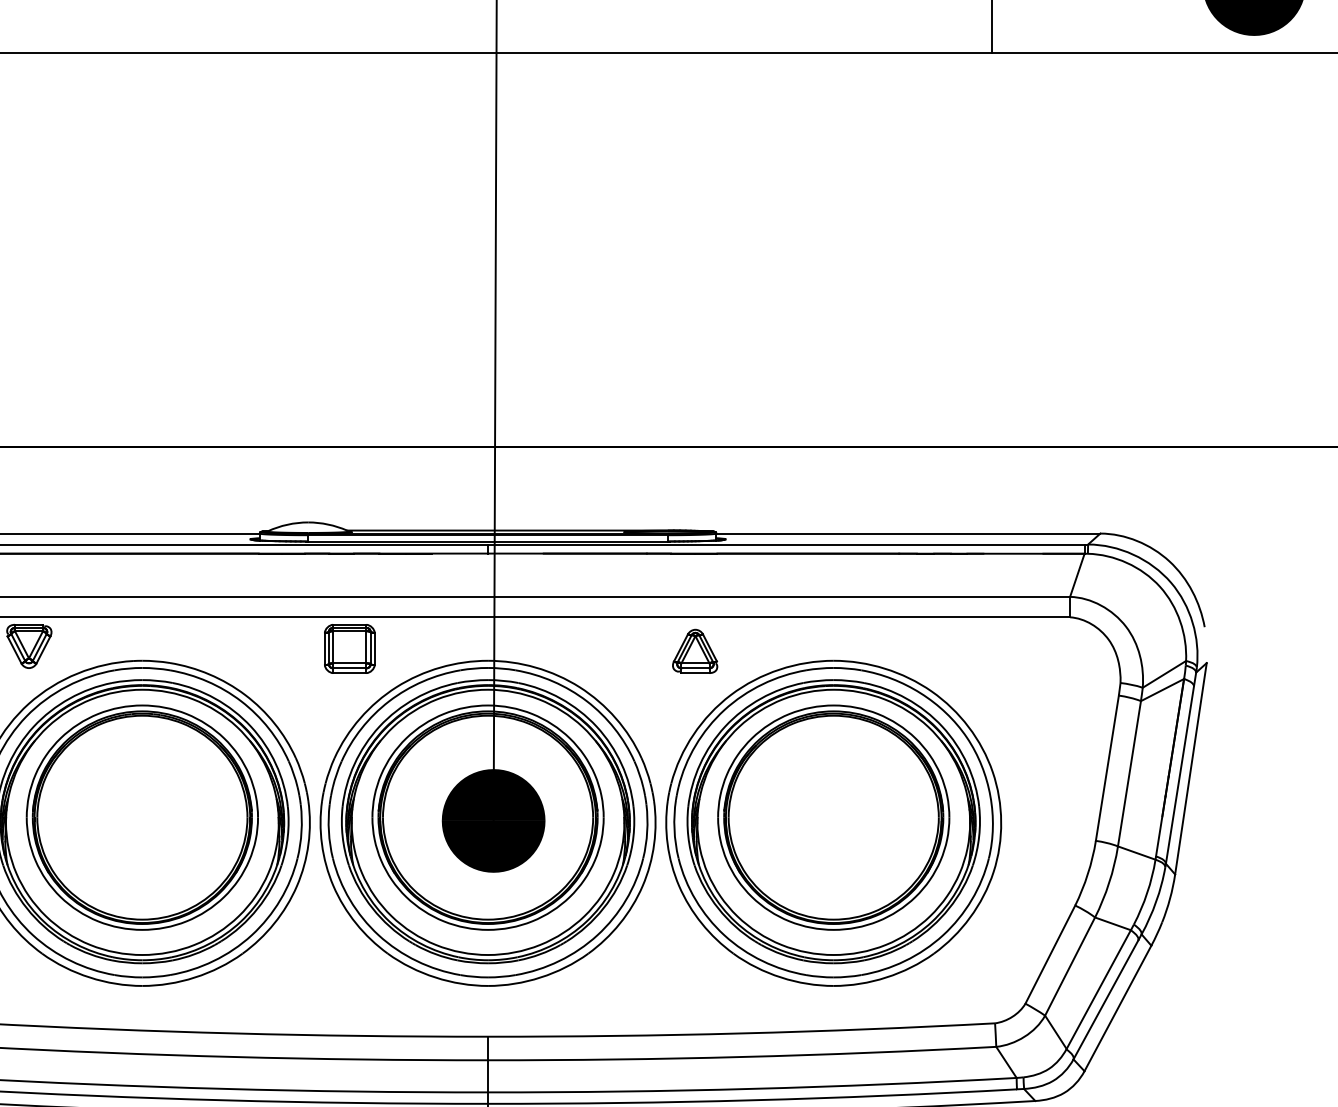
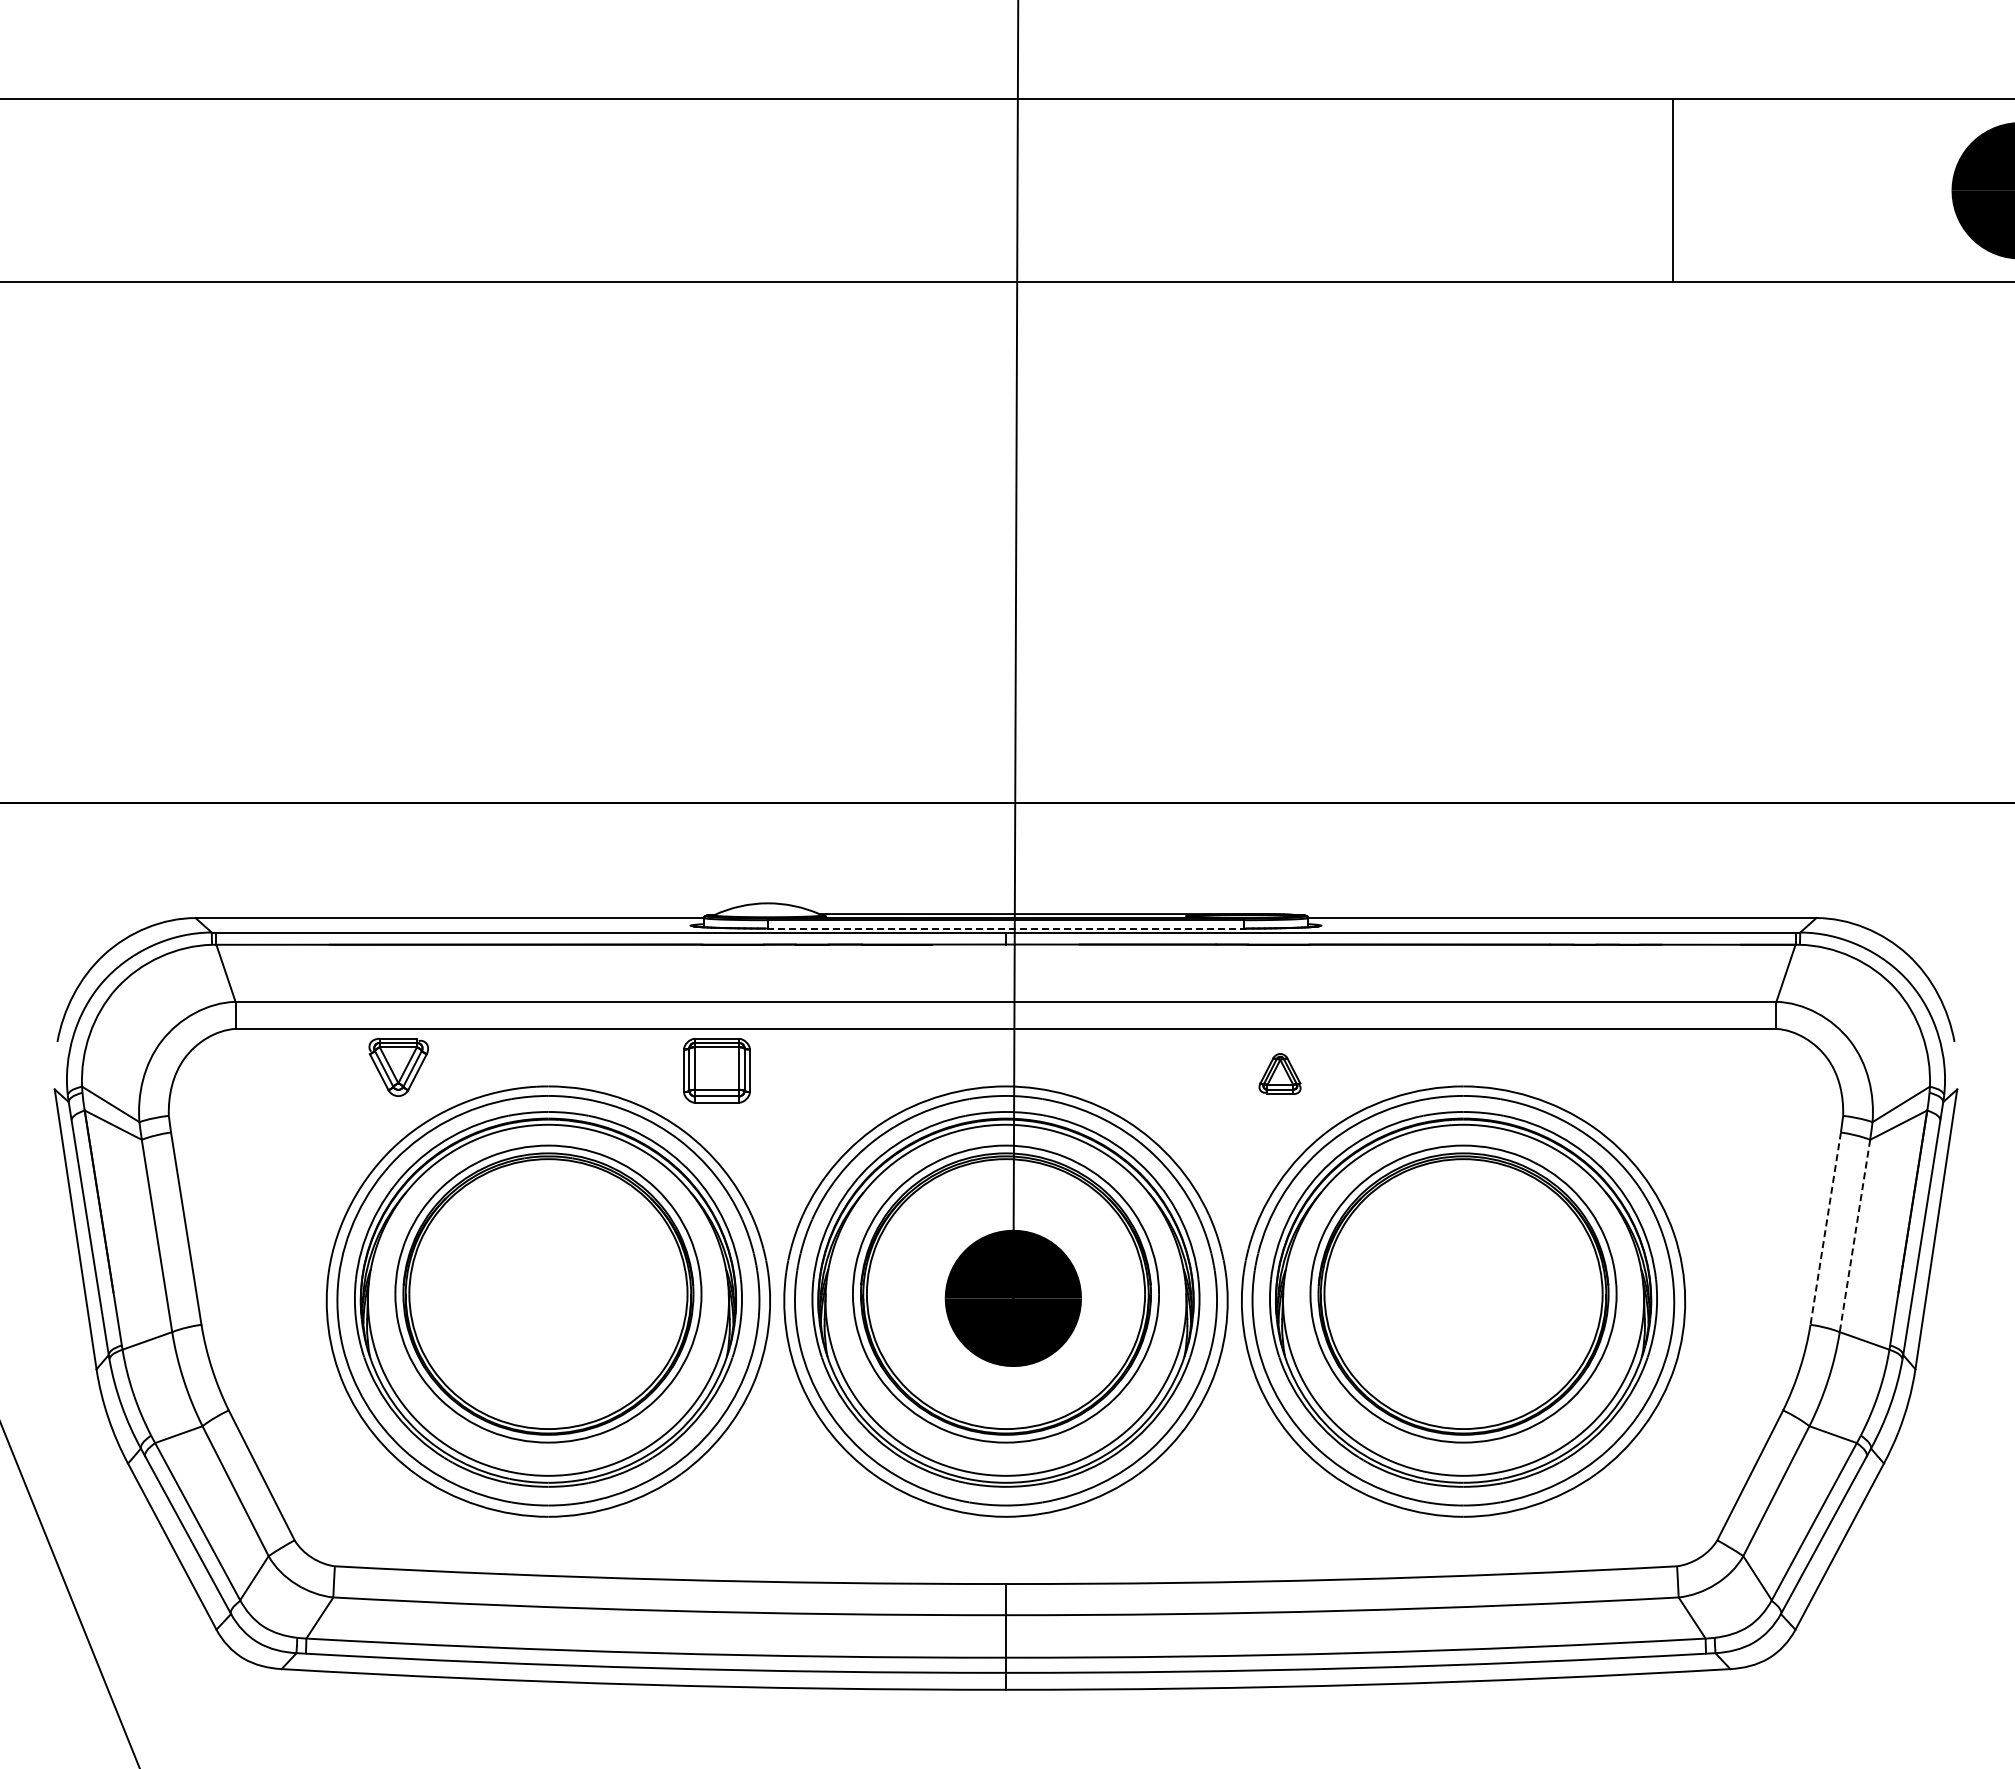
line: (487, 541) -> (1005, 928), solid -> dashed
part: (349, 648) -> (716, 1070), moved
part: (694, 651) -> (1279, 1073), size x0.7
line: (1107, 768) -> (1825, 1229), solid -> dashed
line: (1129, 774) -> (1854, 1236), solid -> dashed

